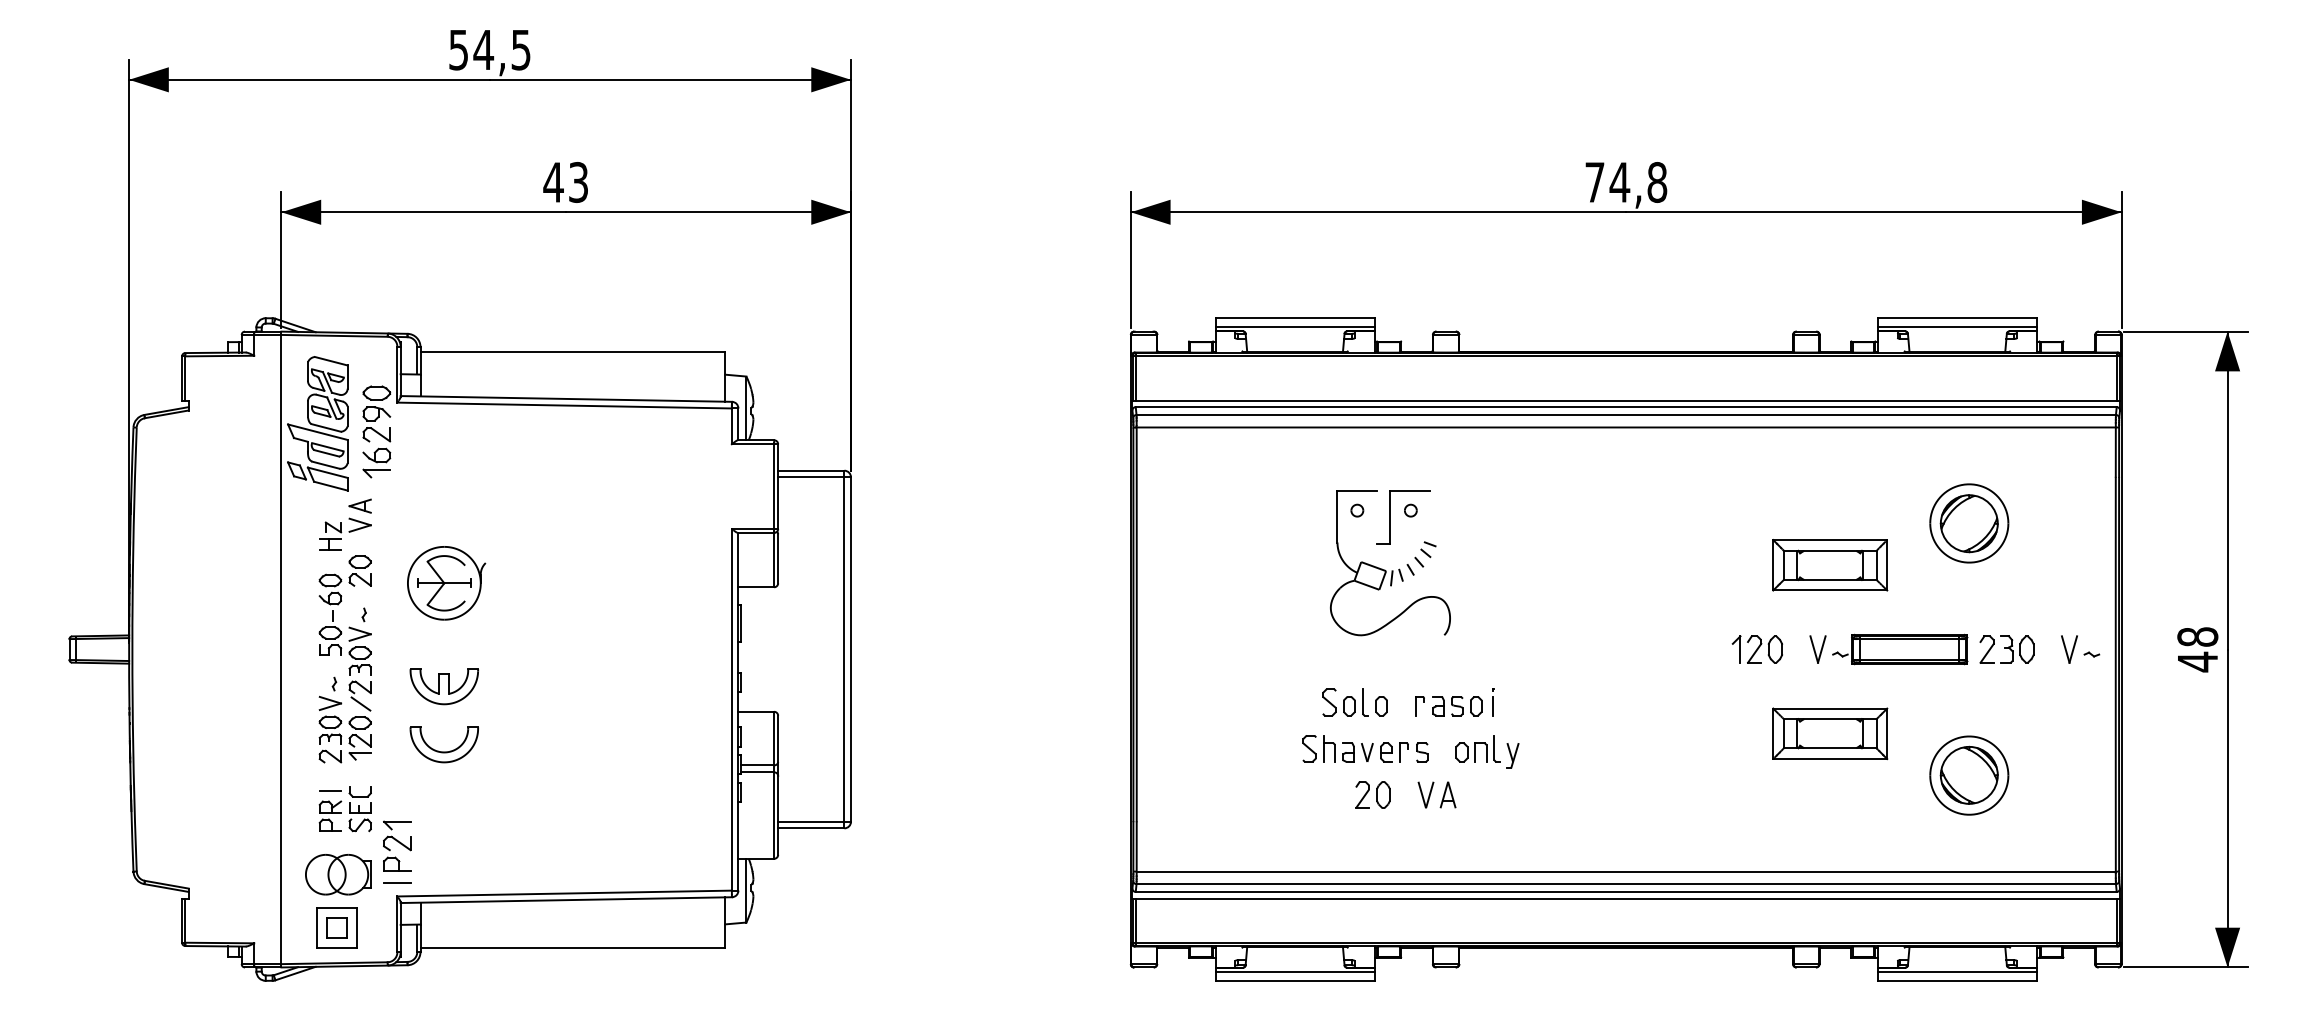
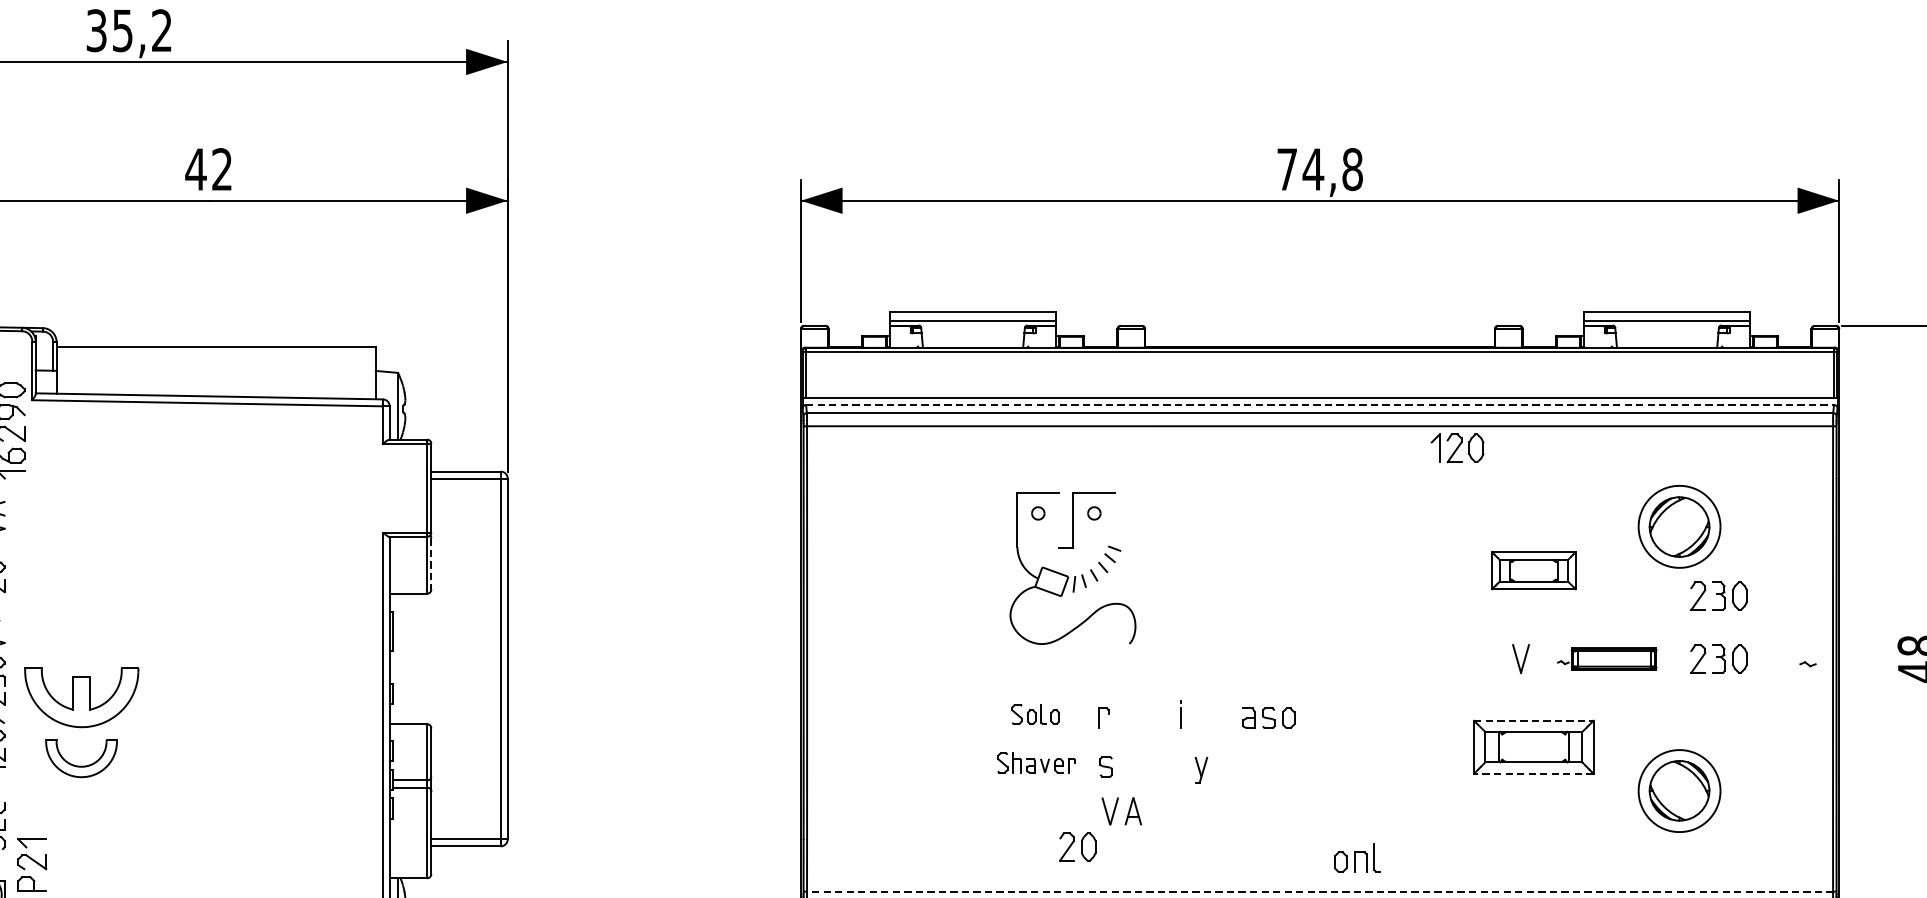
text: (490, 49) -> (129, 30), 54,5 -> 35,2
text: (578, 182) -> (222, 169), 43 -> 42
line: (1626, 407) -> (1320, 405), solid -> dashed
line: (778, 558) -> (431, 563), solid -> dashed
part: (1830, 565) -> (1534, 570), size x0.7
part: (446, 583) -> (83, 589), removed
part: (2006, 589) -> (1718, 596), added
part: (1757, 649) -> (1457, 448), moved
part: (1900, 649) -> (1607, 658), size x0.7
part: (2069, 649) -> (1784, 658), removed
part: (443, 686) -> (80, 697), size x1.6
part: (1354, 702) -> (1035, 714), size x0.7
part: (1457, 706) -> (1268, 718), moved
line: (1830, 708) -> (1534, 720), solid -> dashed
part: (1355, 748) -> (1036, 762), size x0.7
part: (1477, 748) -> (1357, 858), moved
line: (1830, 759) -> (1534, 774), solid -> dashed
part: (1372, 794) -> (1077, 846), moved
line: (1626, 871) -> (1320, 891), solid -> dashed

